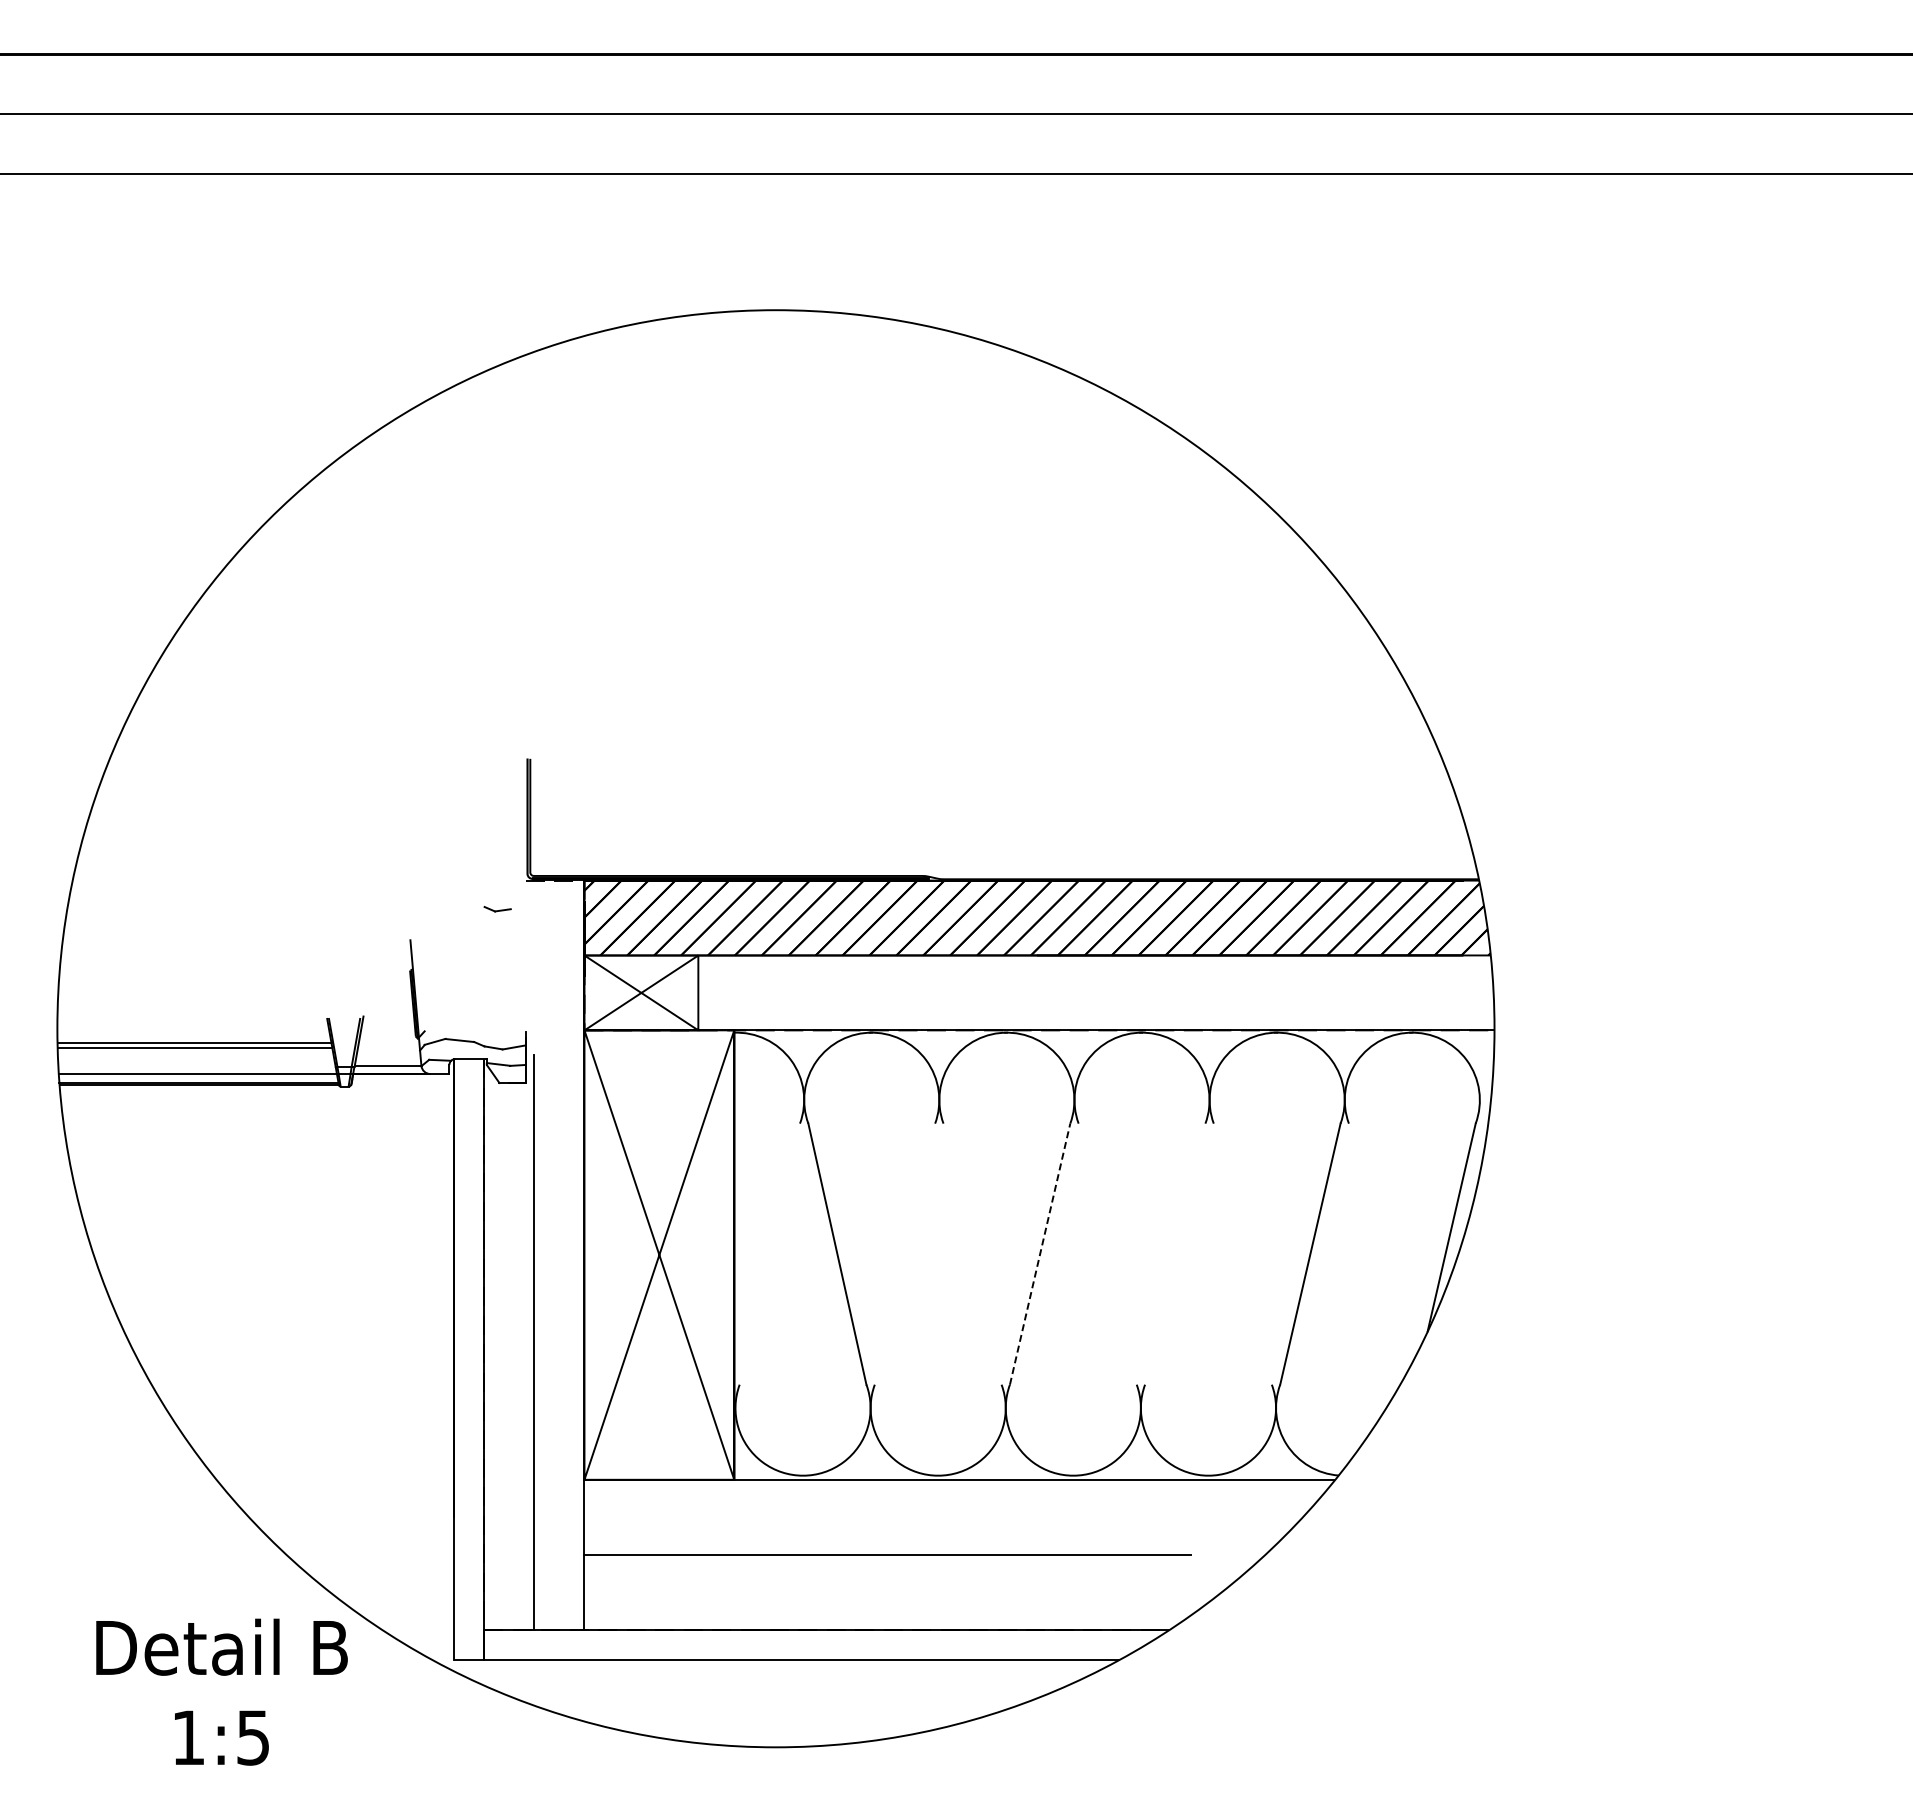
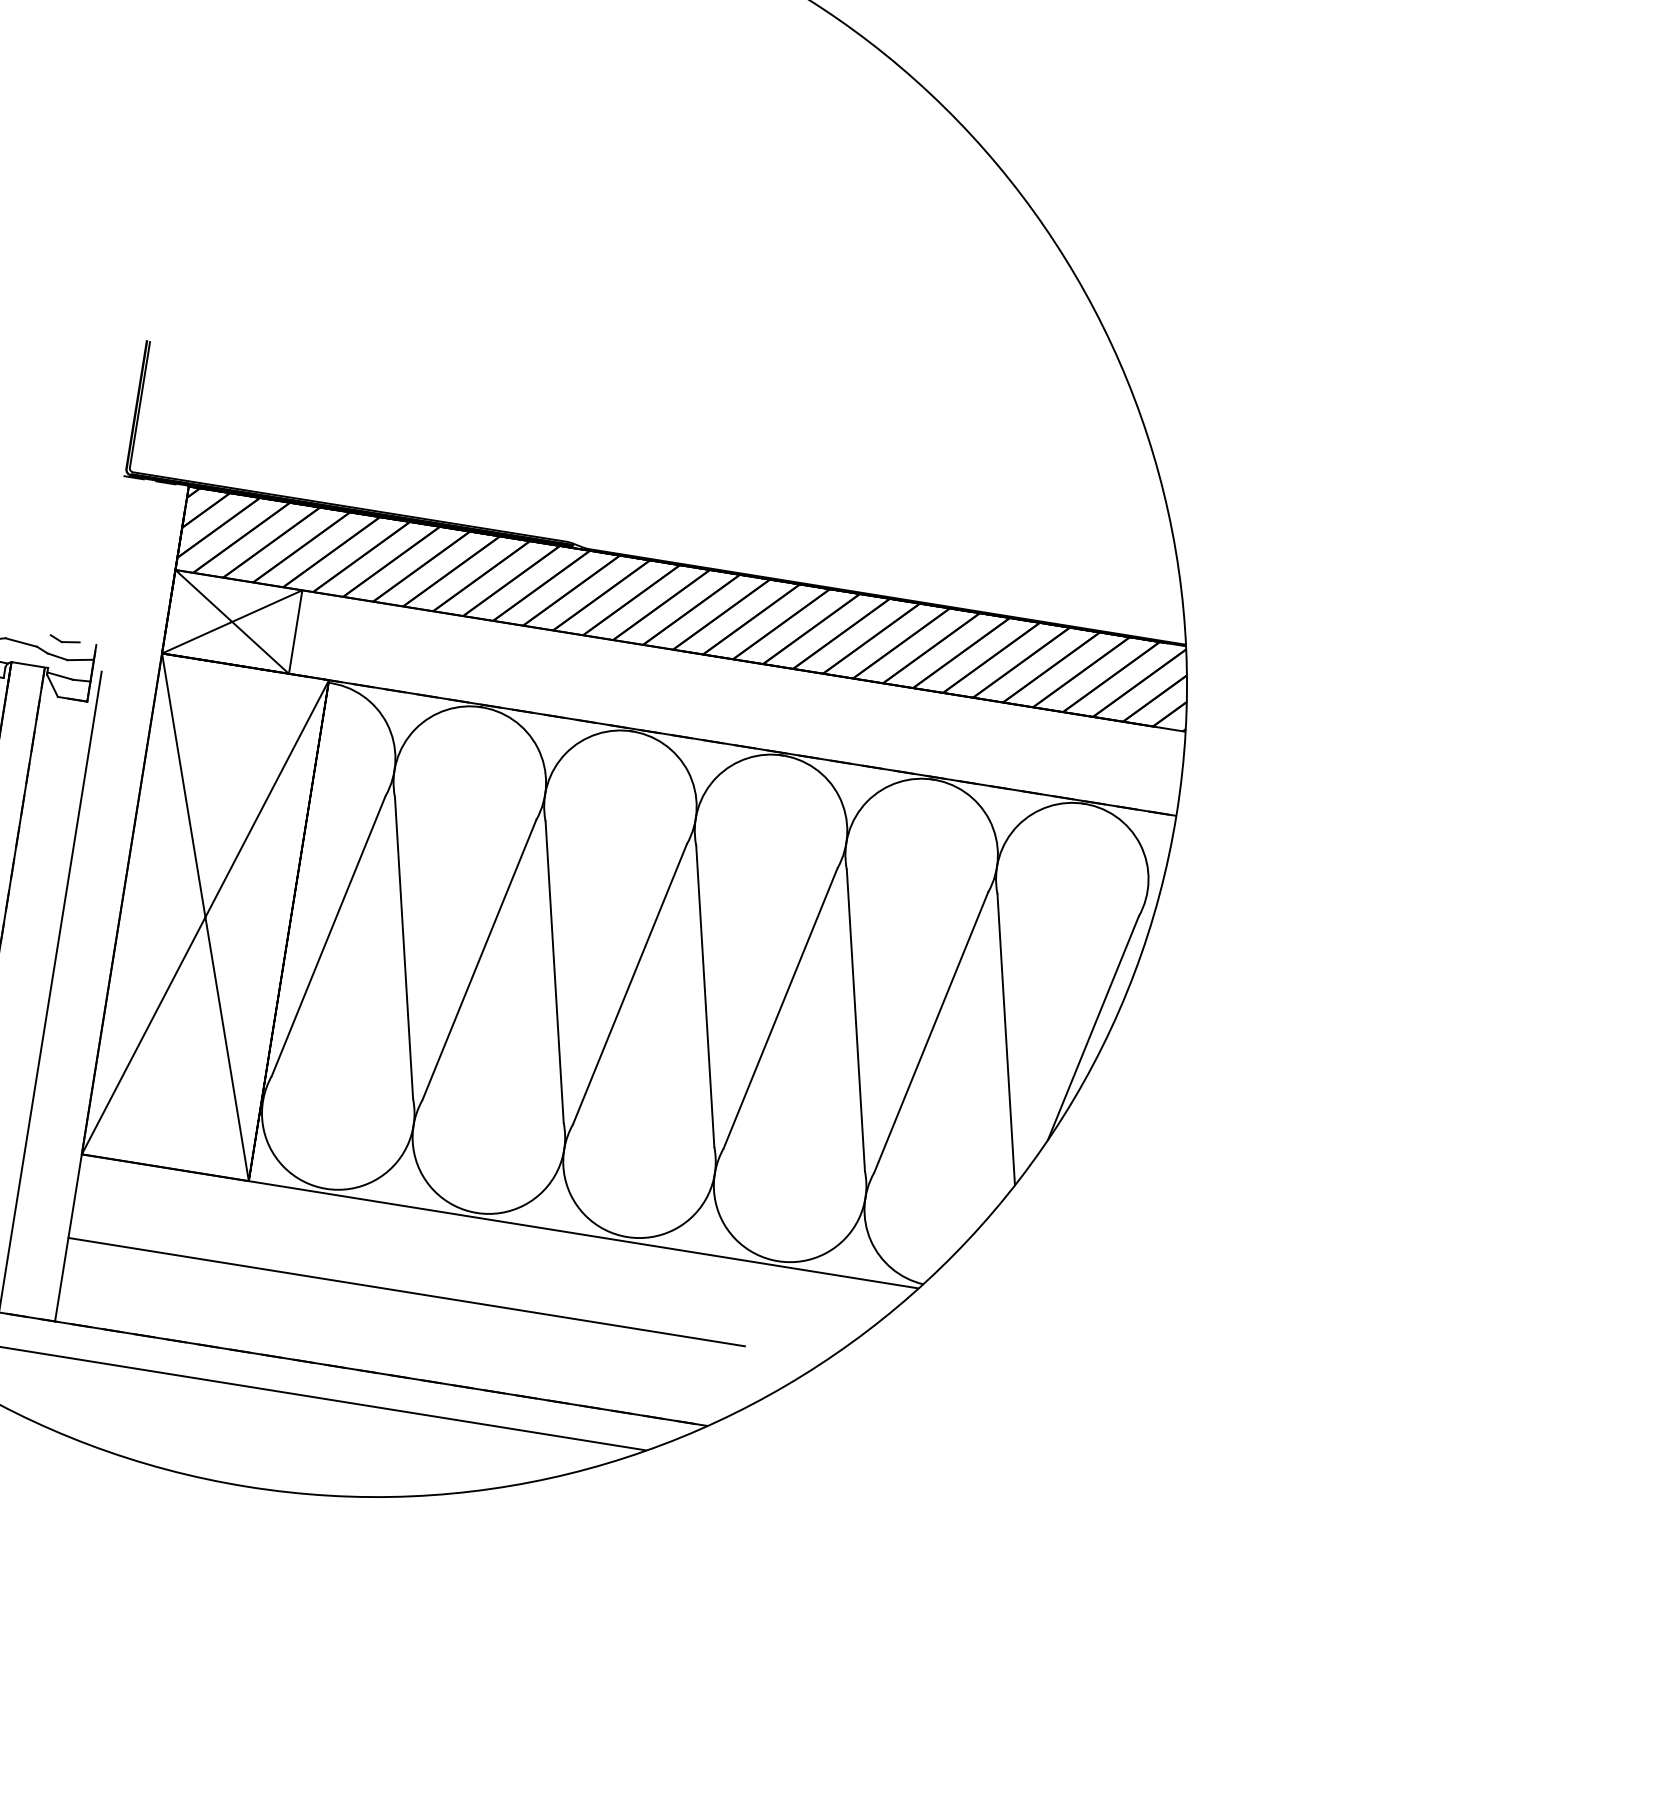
part: (497, 909) -> (64, 640), moved
line: (1376, 1249) -> (1005, 1039), added
line: (769, 1253) -> (328, 935), added
line: (904, 1253) -> (478, 959), added
line: (972, 1253) -> (554, 971), added
line: (1107, 1253) -> (705, 995), added
line: (1175, 1253) -> (780, 1007), added
line: (1242, 1253) -> (855, 1019), added
line: (1040, 1254) -> (630, 984), dashed -> solid

